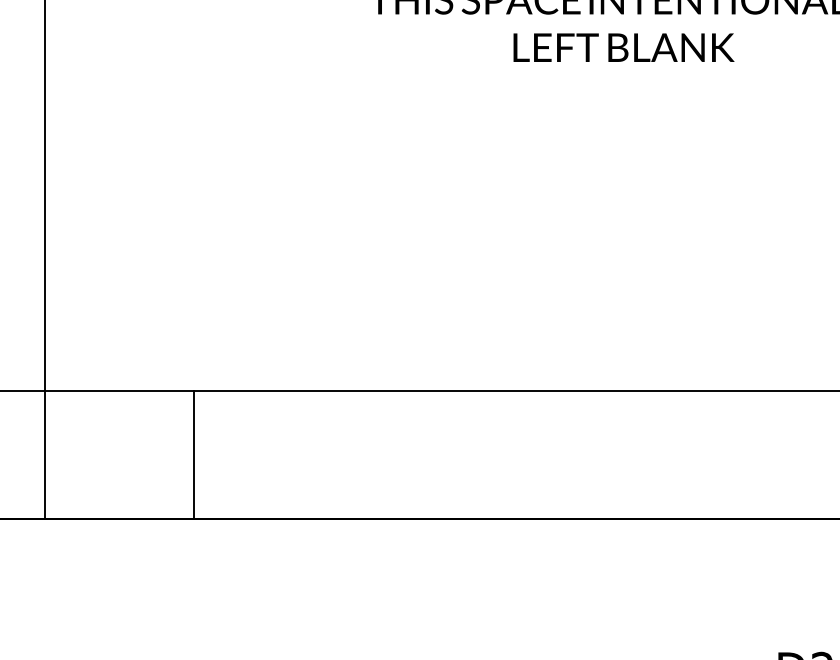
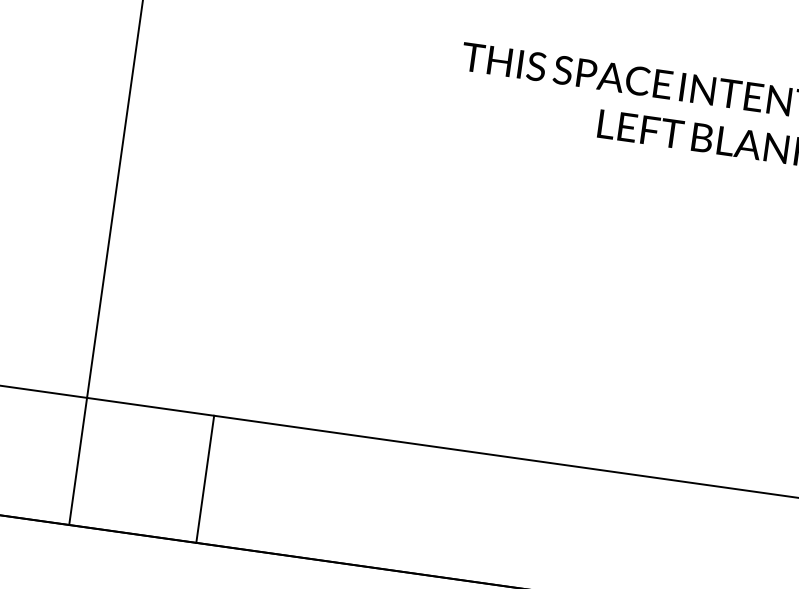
line: (194, 454) -> (205, 478), moved

